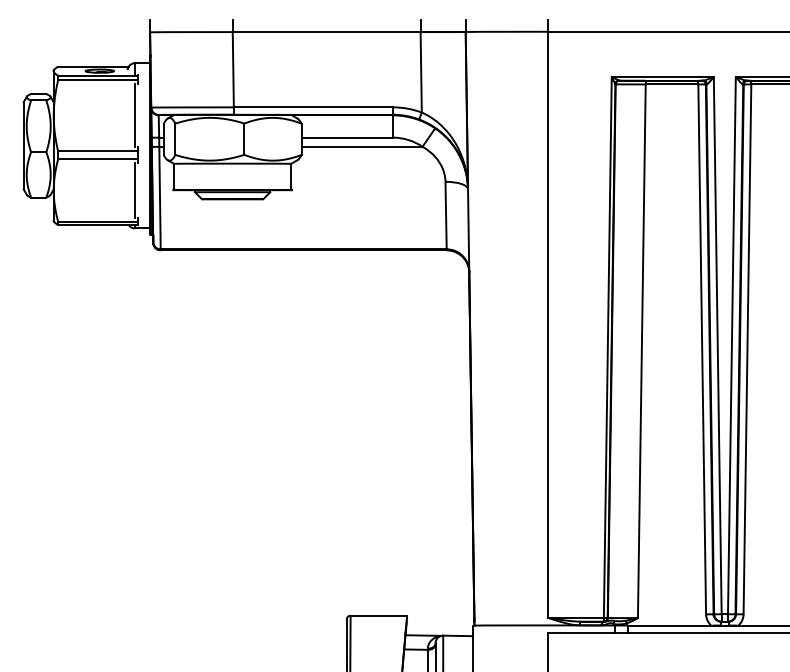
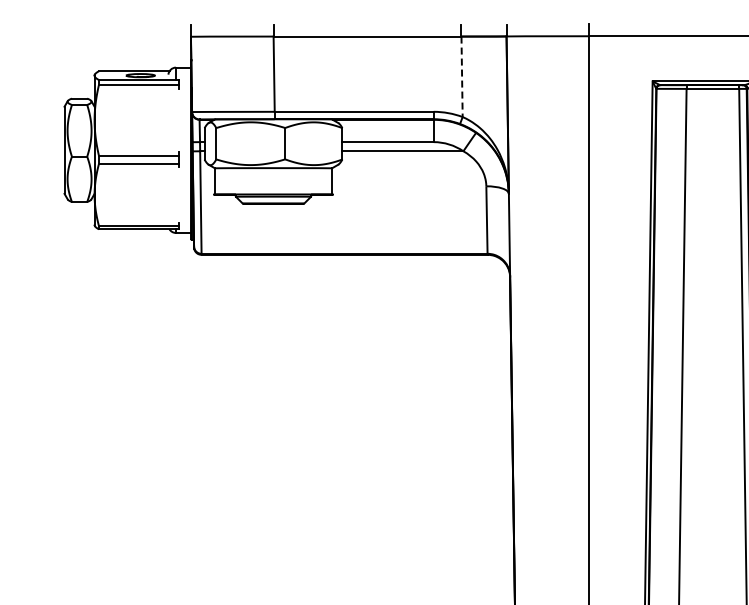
line: (421, 72) -> (462, 76), solid -> dashed
line: (135, 115) -> (176, 119), removed
line: (135, 190) -> (176, 194), removed

